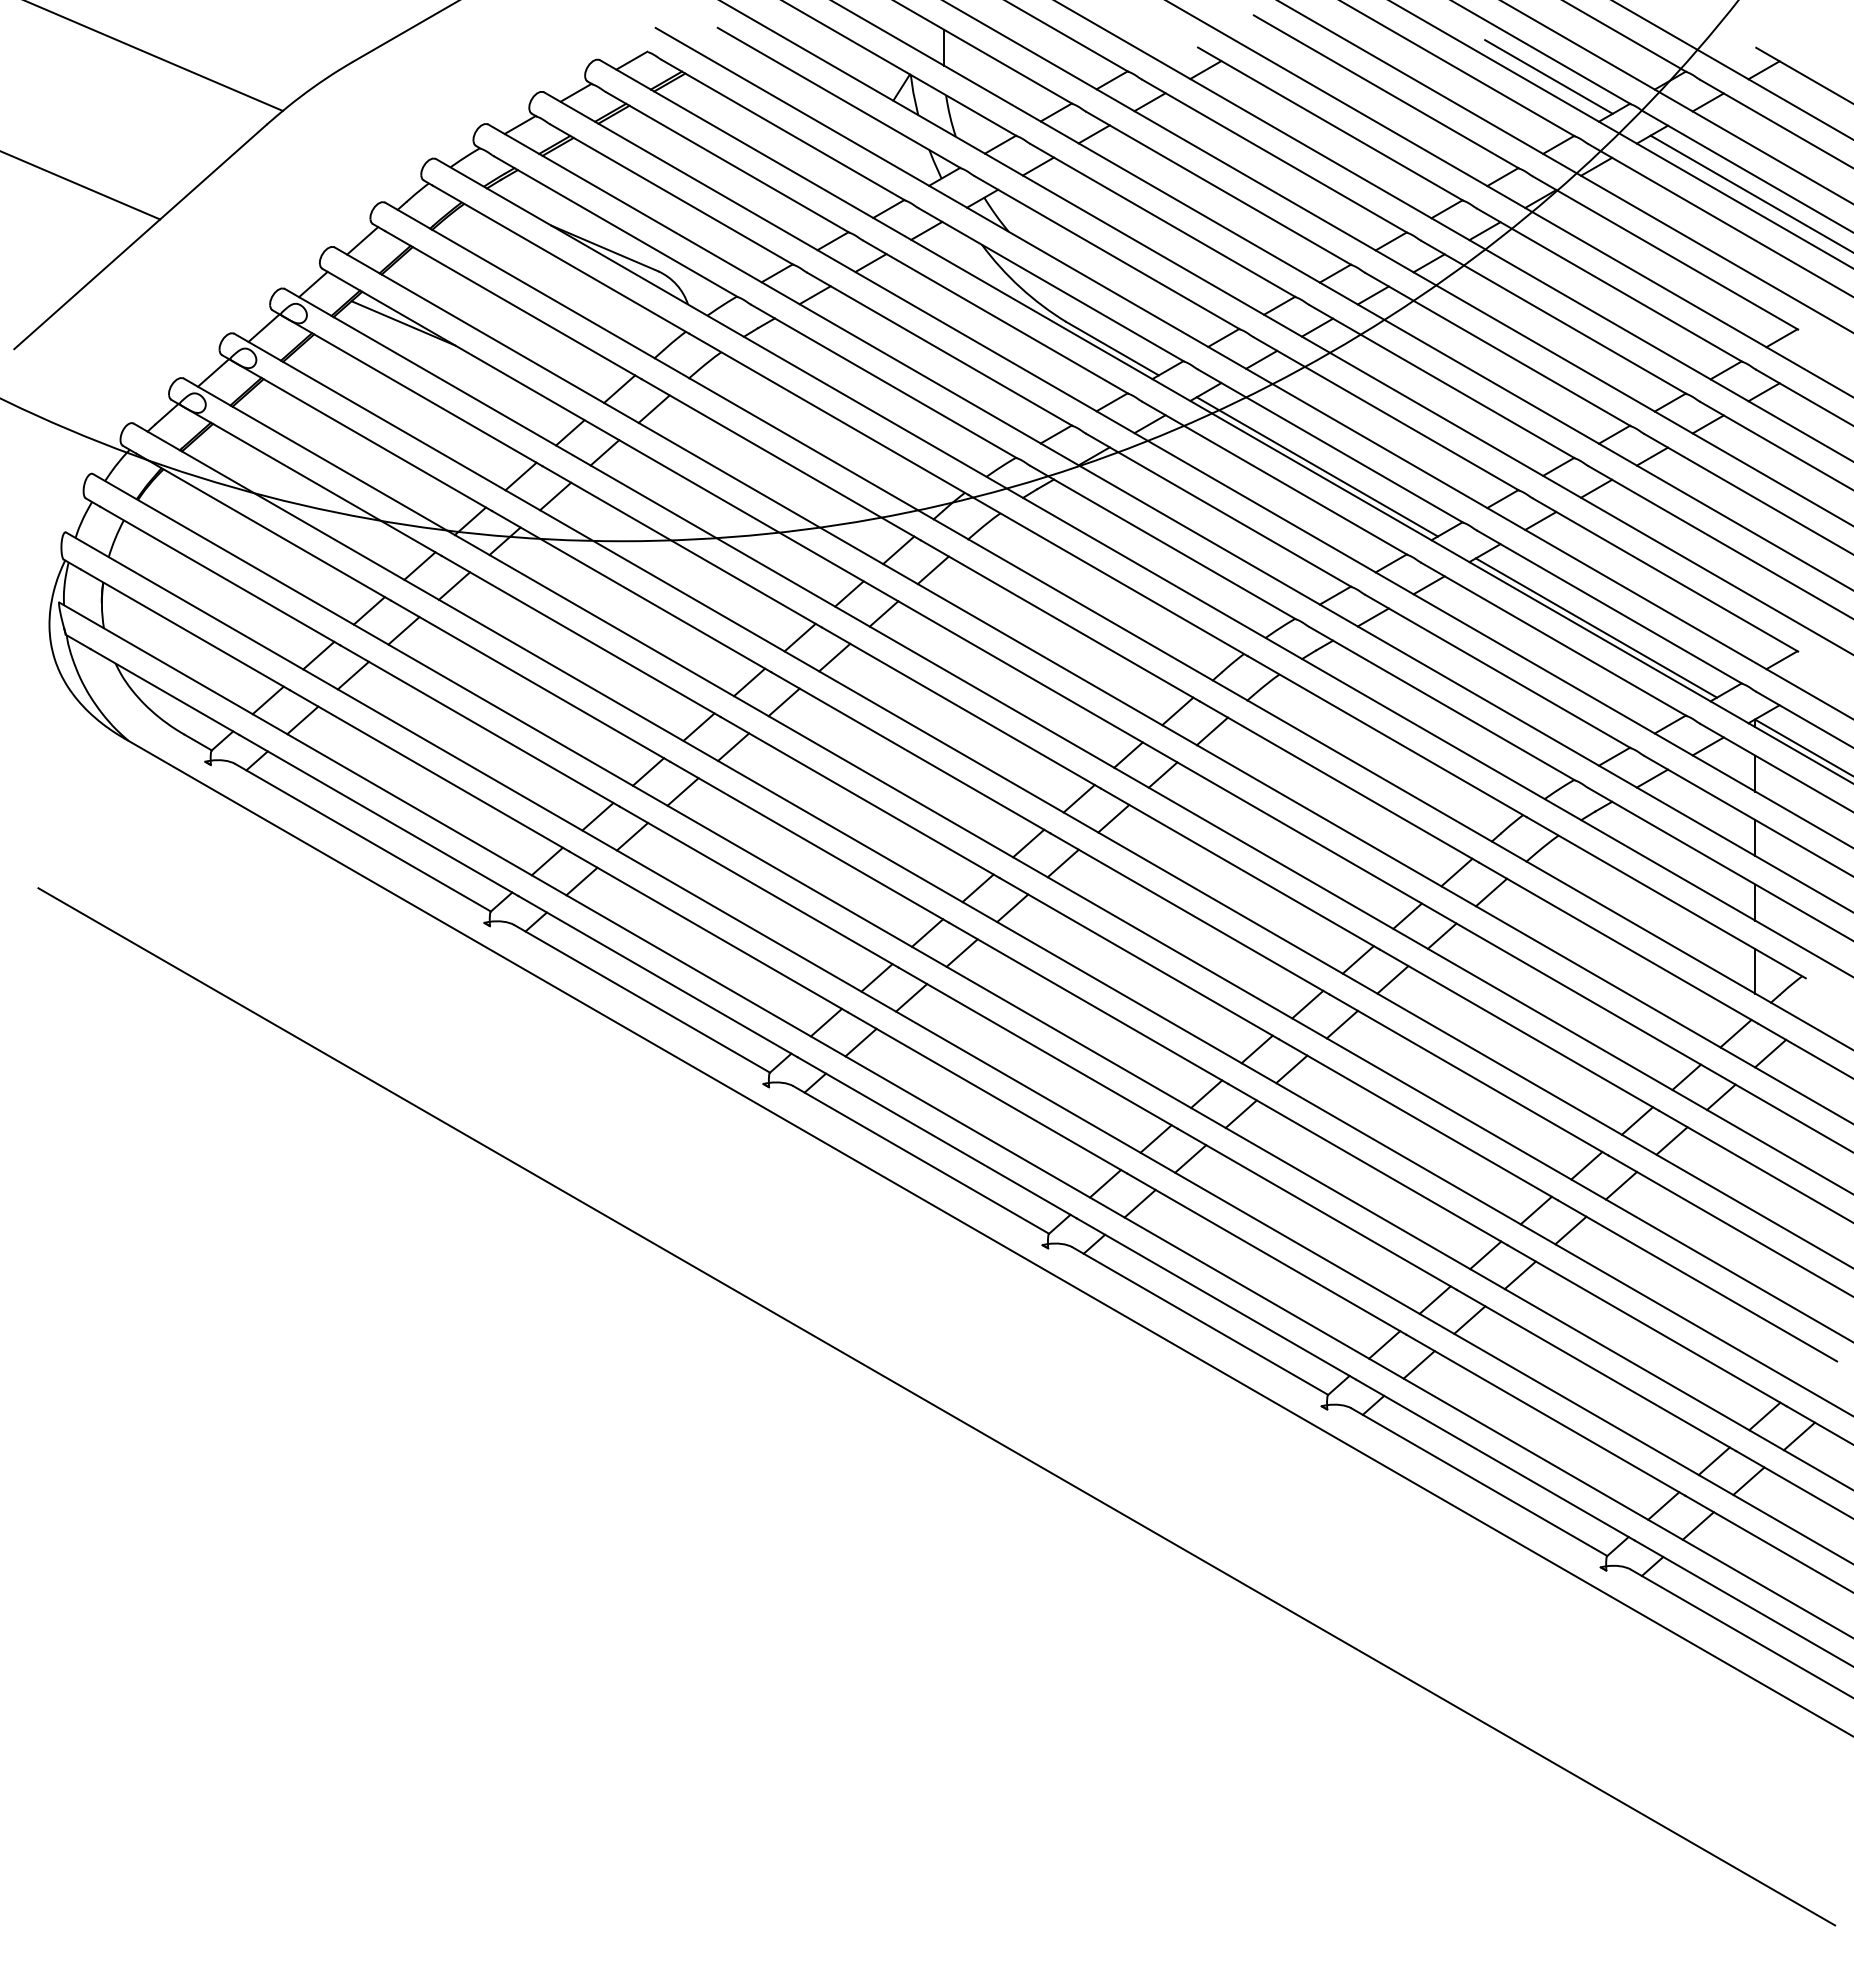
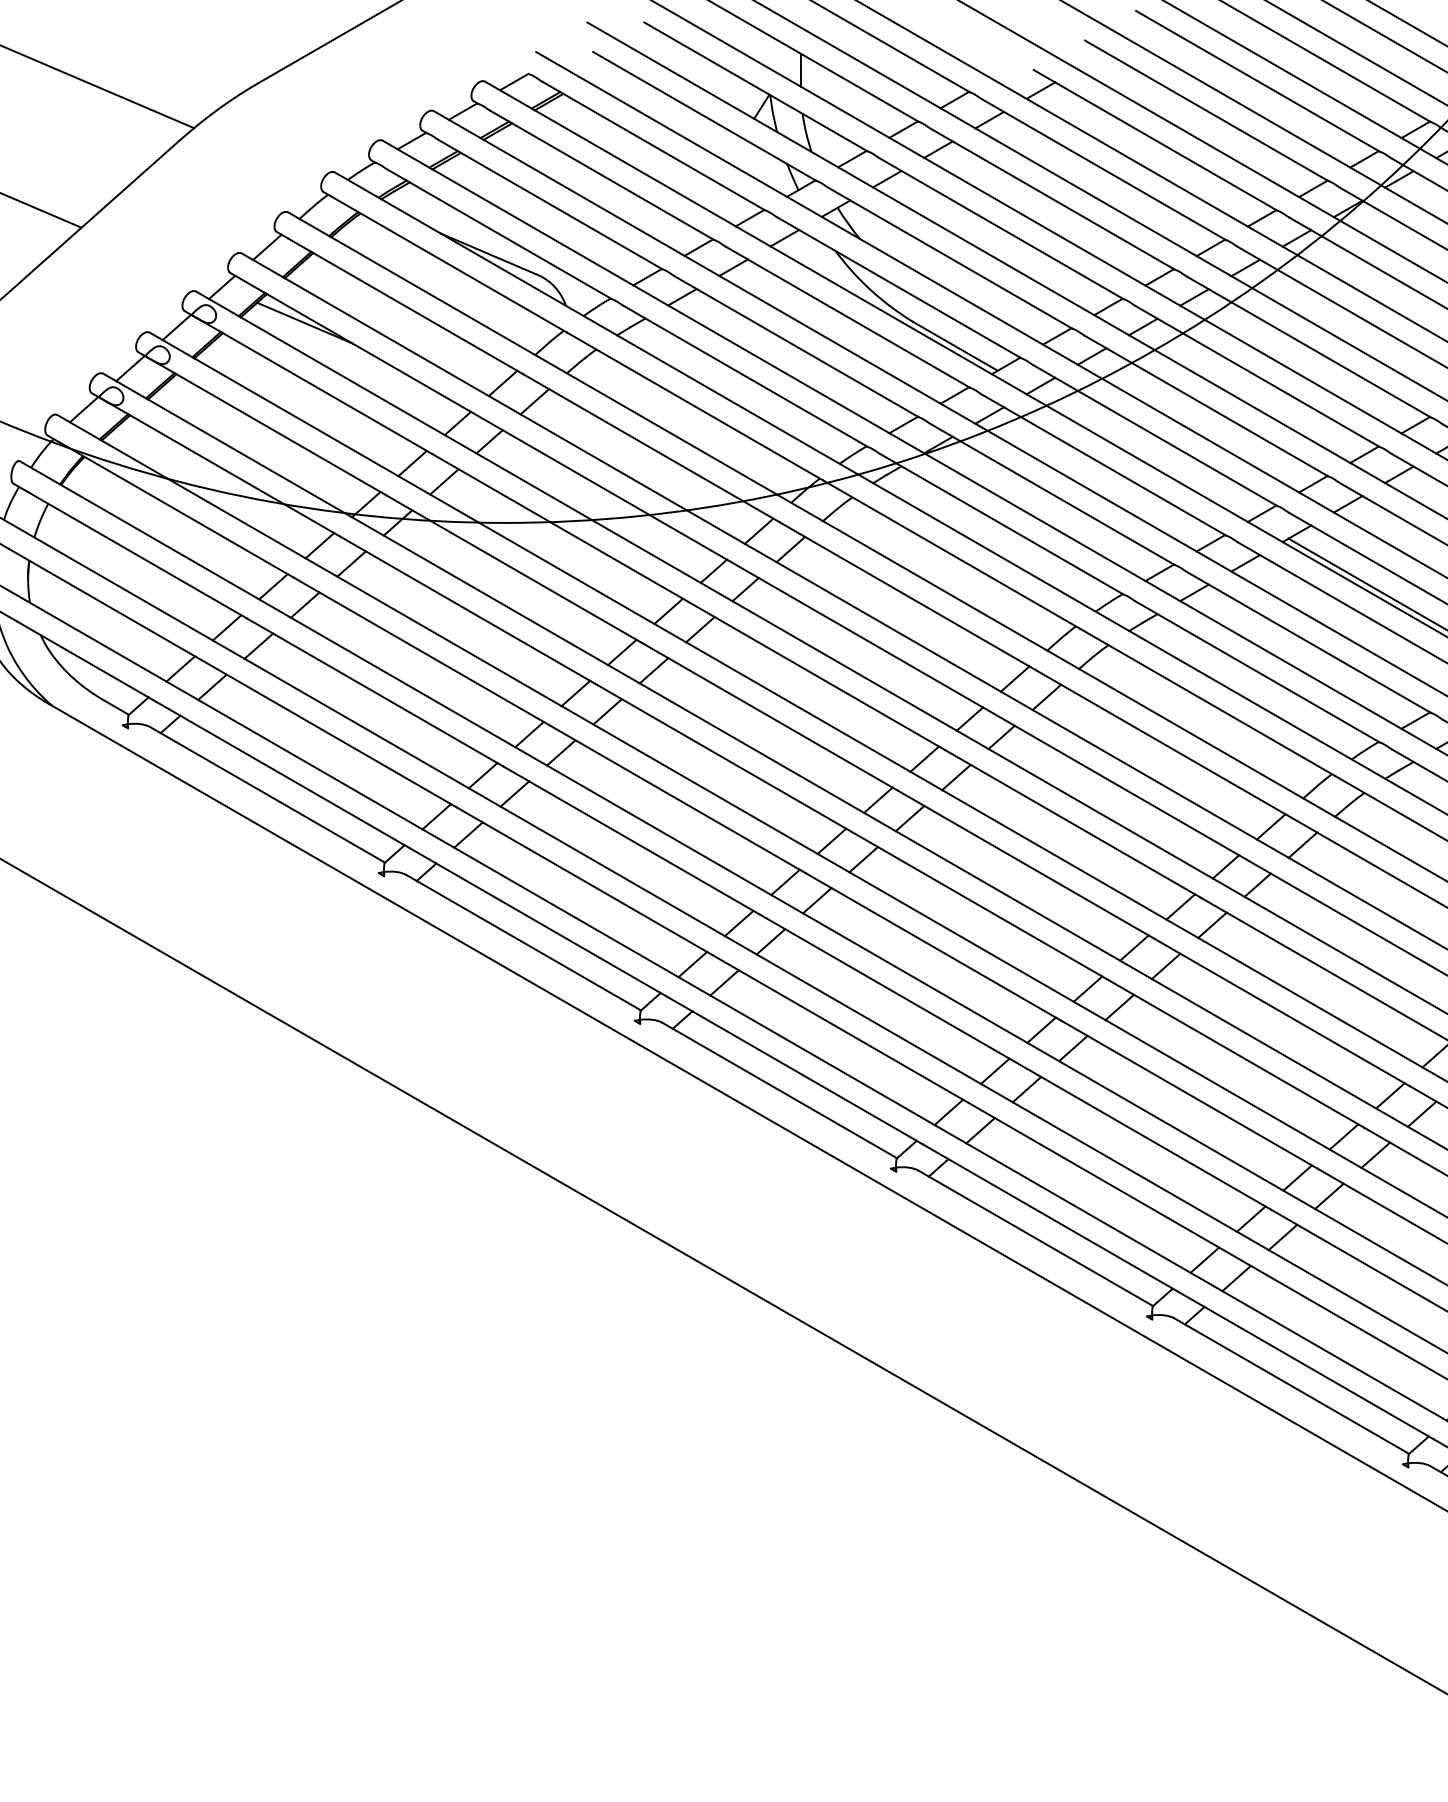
line: (1548, 76) -> (1355, 96), removed
line: (1316, 466) -> (1142, 454), removed

